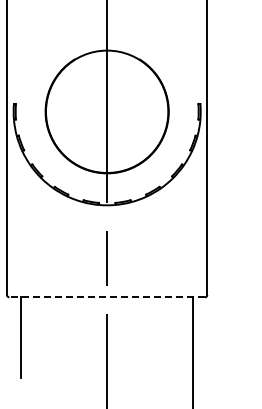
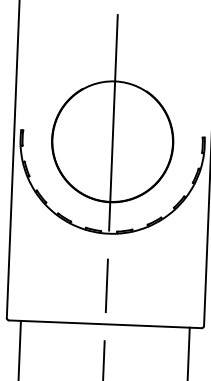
line: (107, 297) -> (105, 324), dashed -> solid

